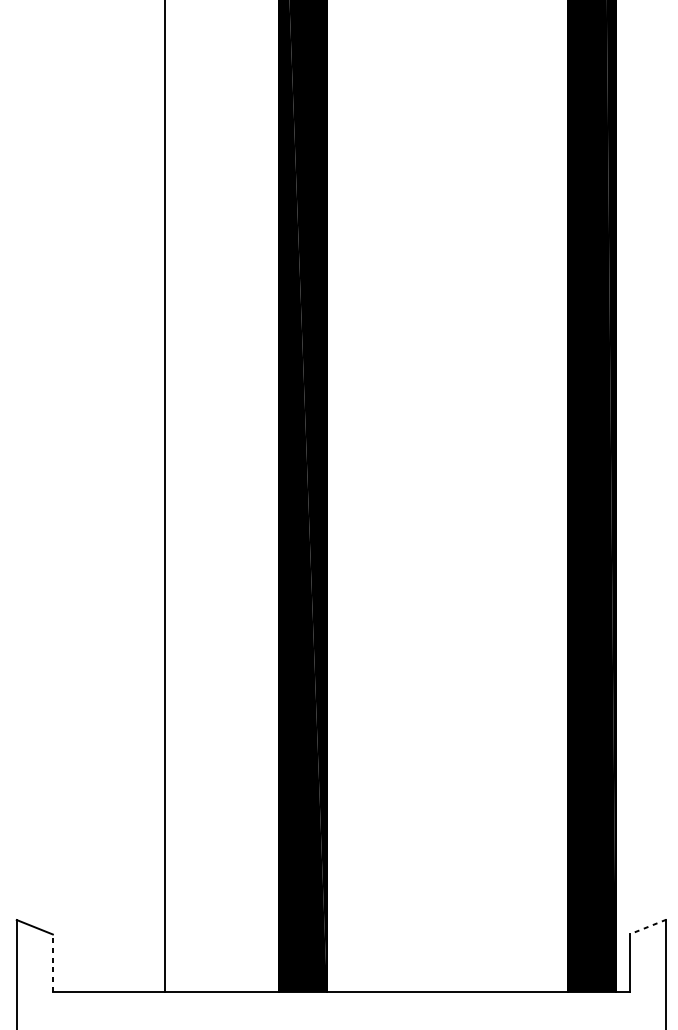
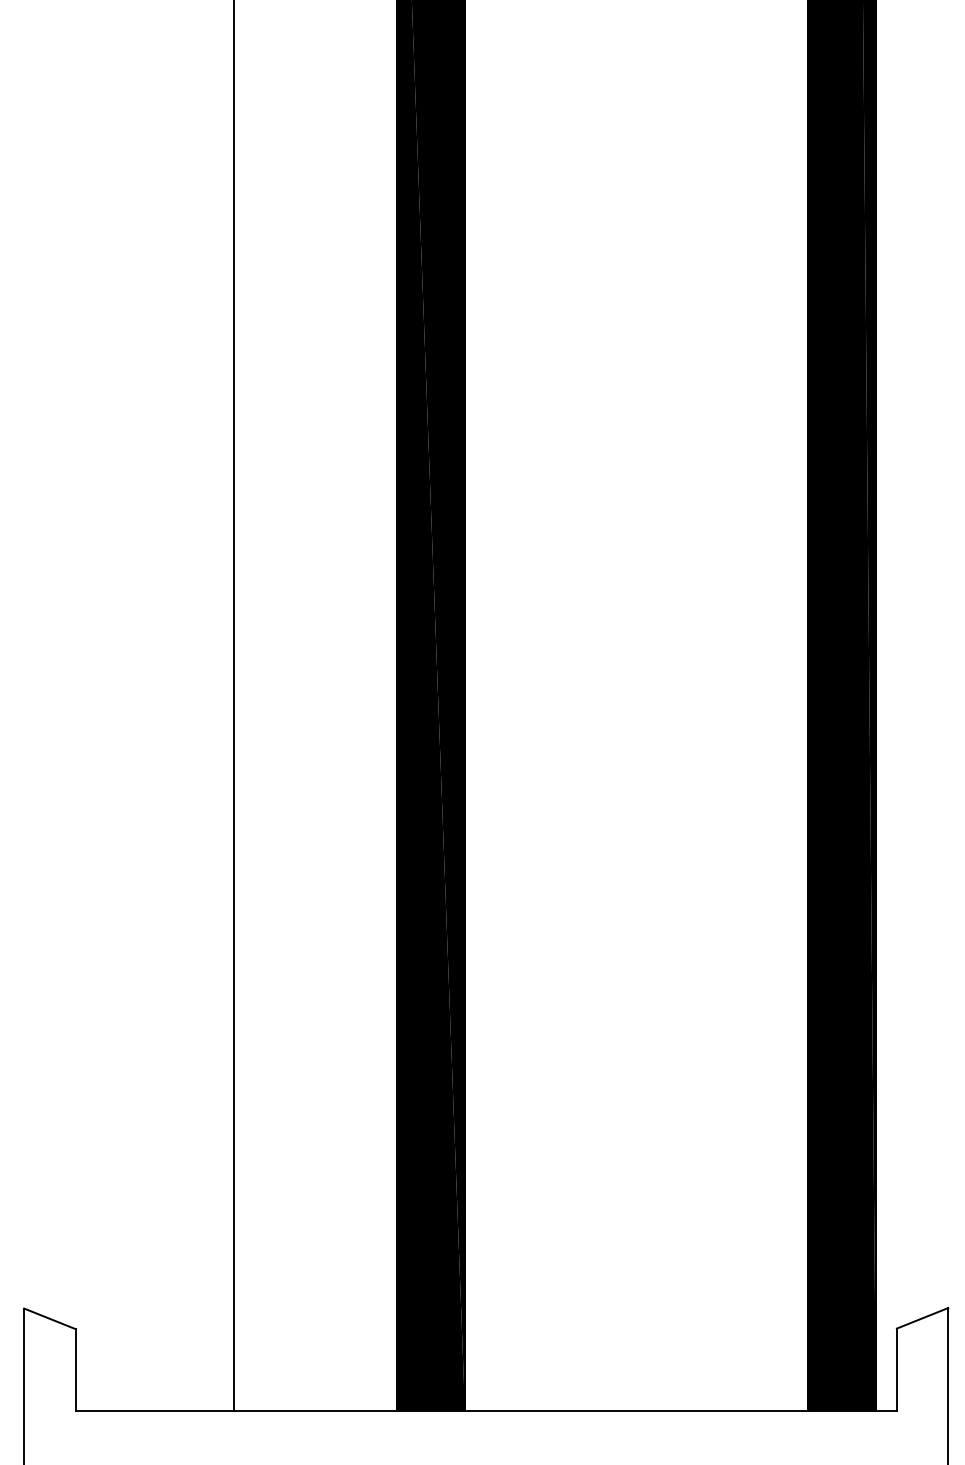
line: (648, 927) -> (922, 1318), dashed -> solid
line: (52, 962) -> (75, 1369), dashed -> solid

